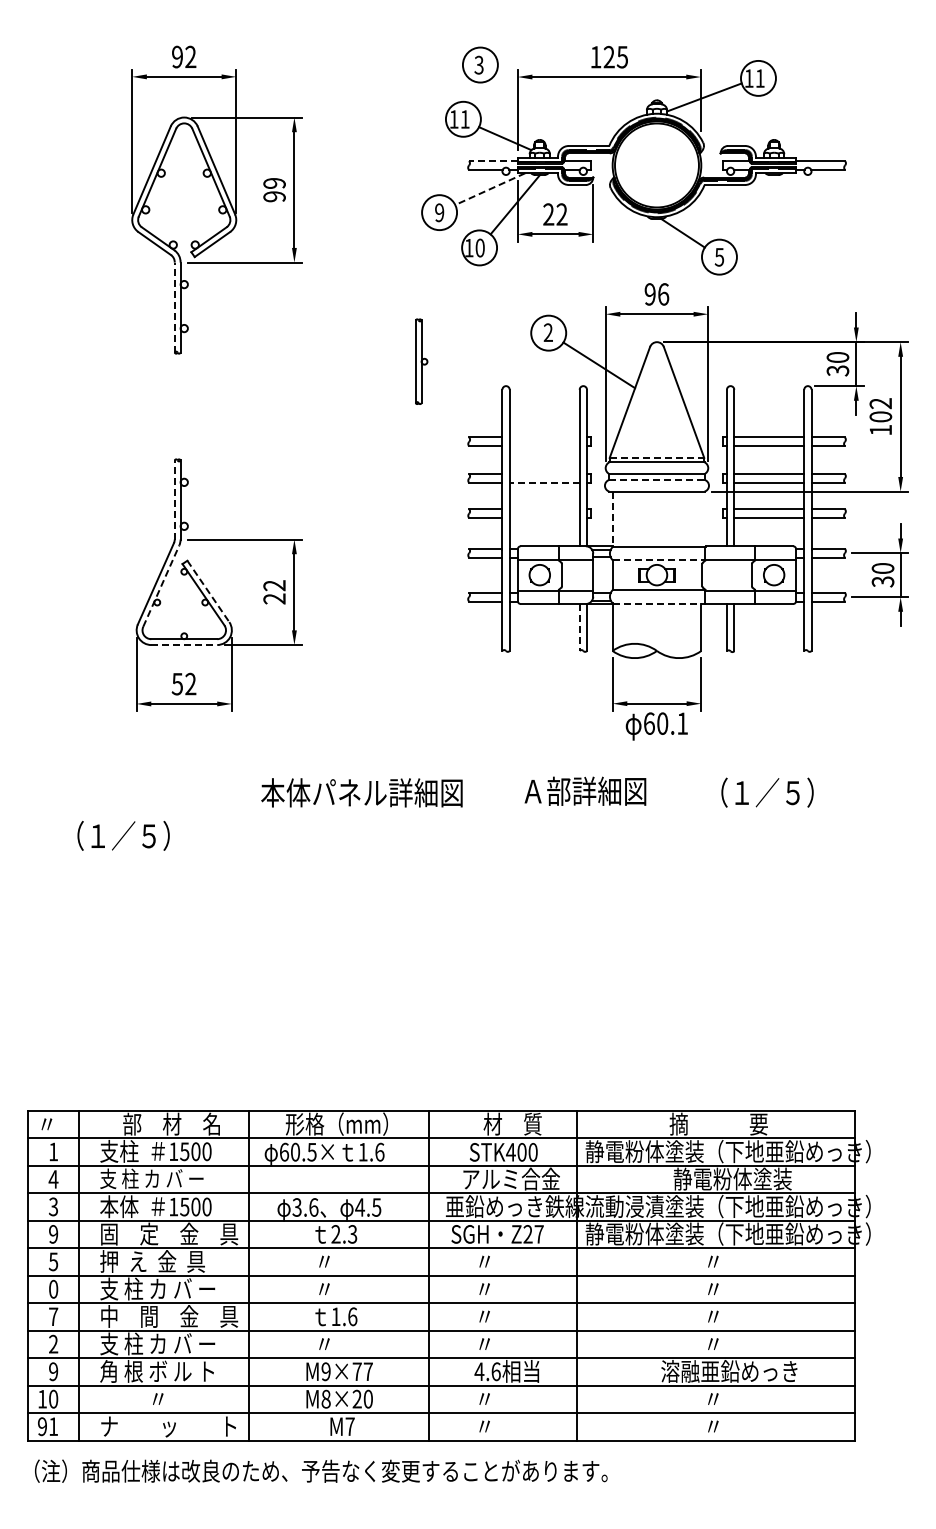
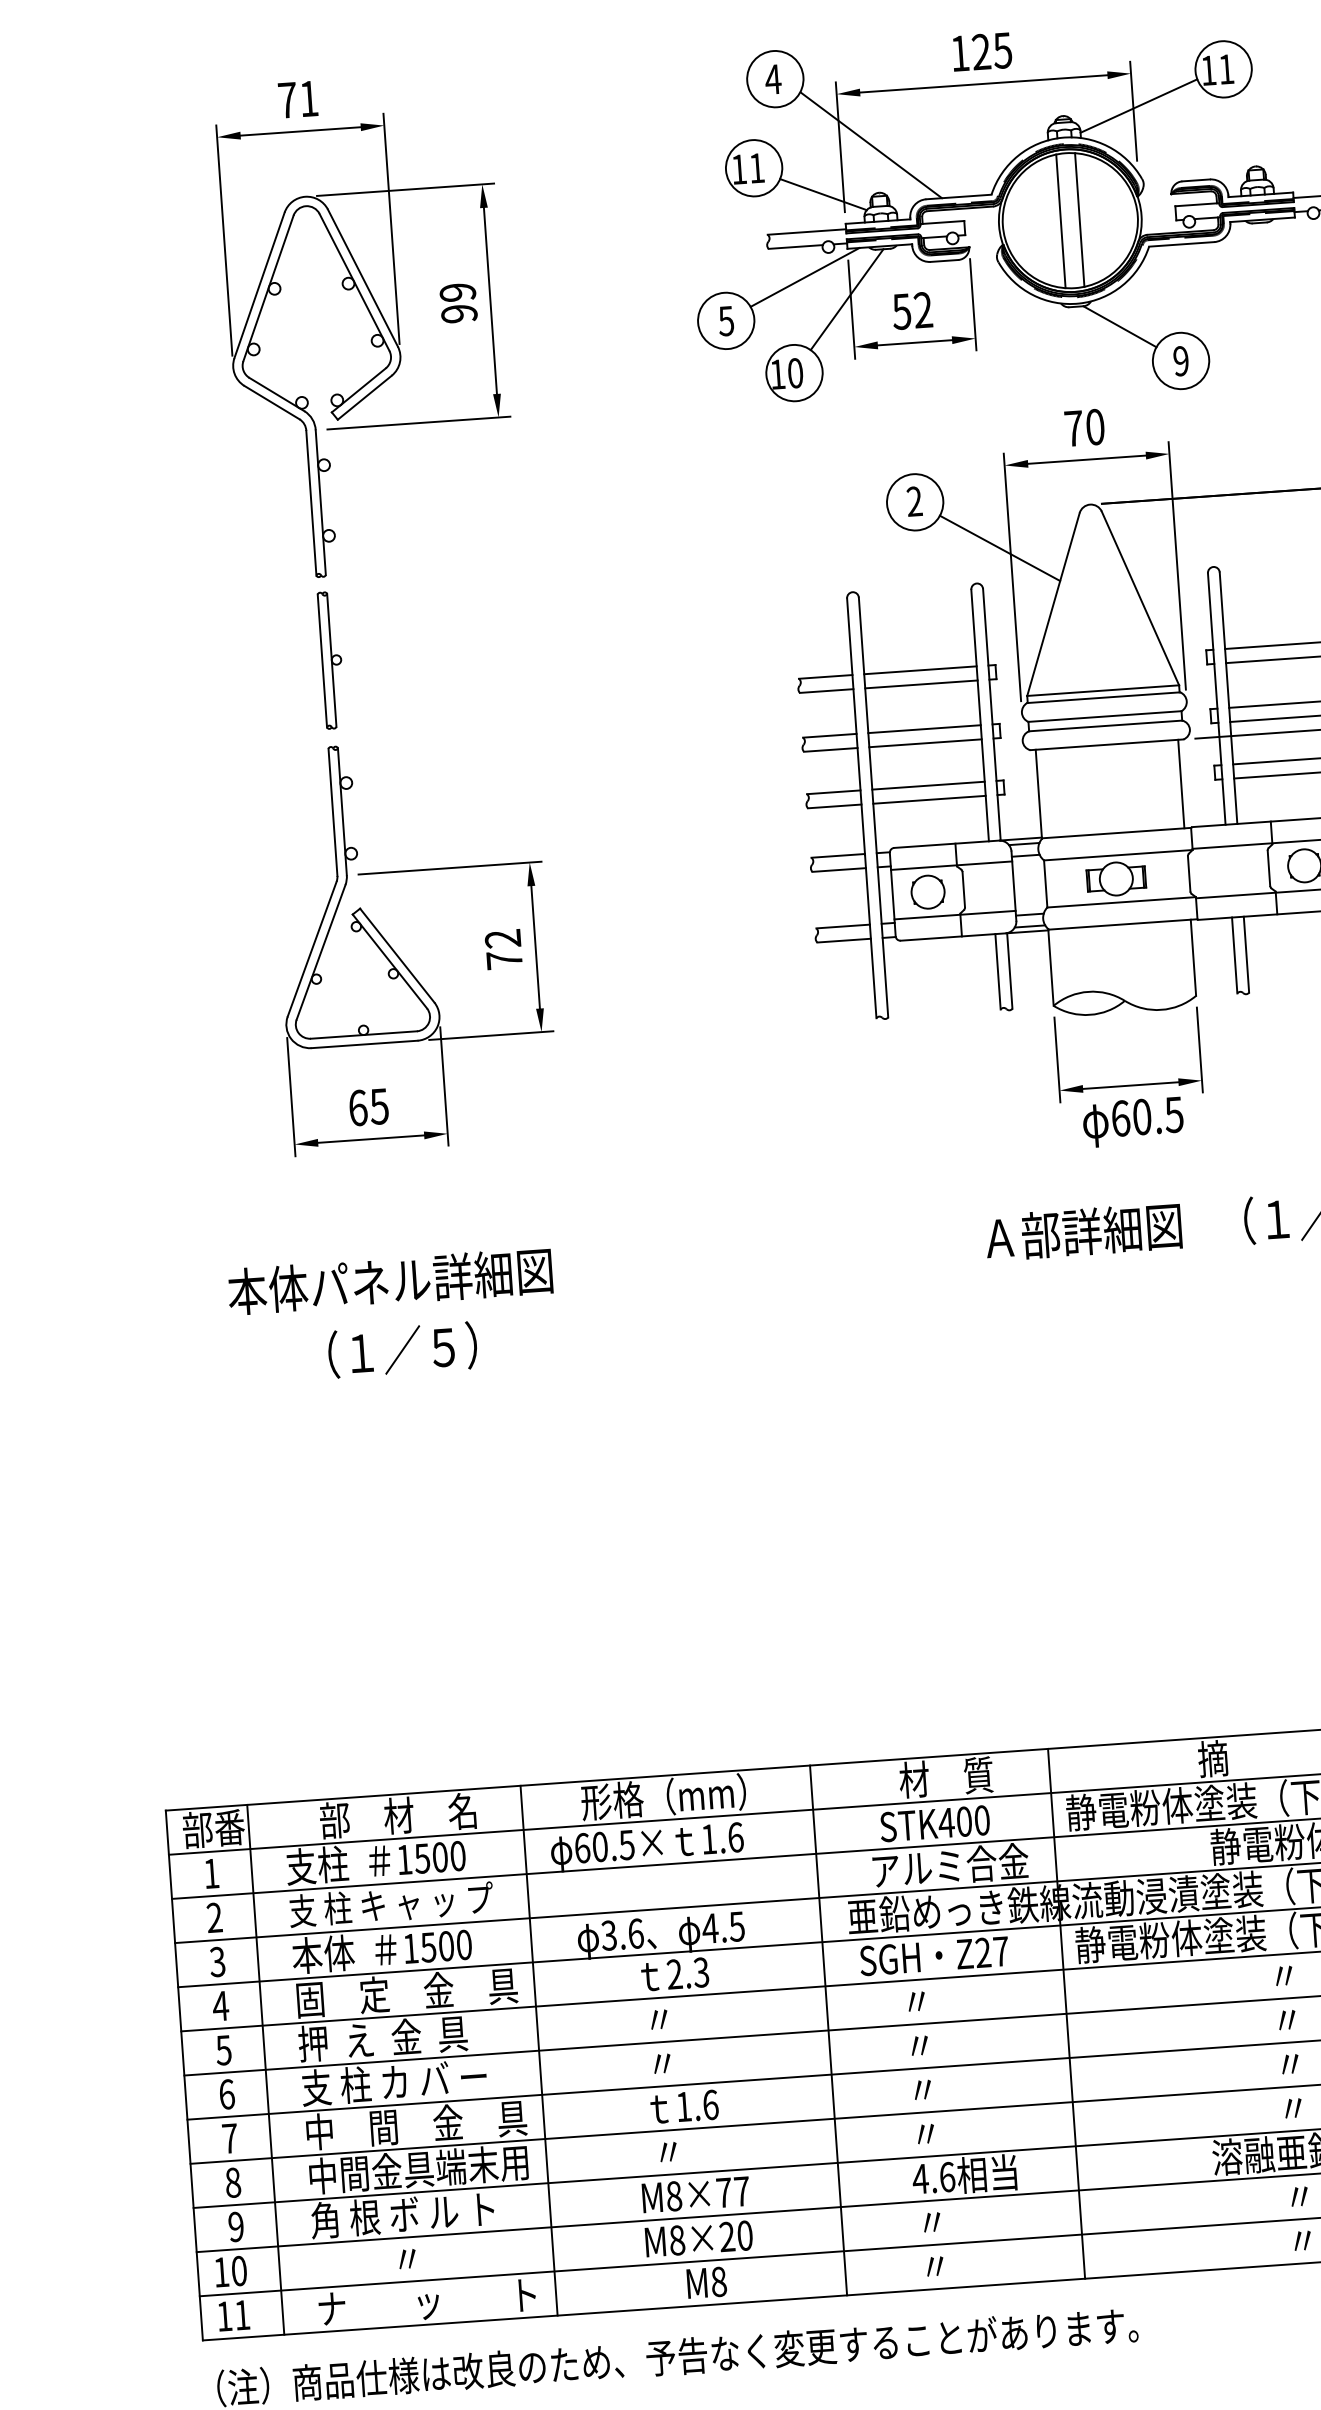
text: (184, 56) -> (298, 98), 92 -> 71
text: (479, 64) -> (773, 78), 3 -> 4
line: (536, 110) -> (870, 145), added
line: (492, 161) -> (805, 232), dashed -> solid
line: (651, 165) -> (1061, 221), added
line: (662, 165) -> (1079, 220), added
line: (489, 189) -> (803, 278), dashed -> solid
text: (439, 212) -> (726, 320), 9 -> 5
text: (548, 214) -> (901, 311), 22 -> 52
text: (719, 256) -> (1181, 359), 5 -> 9
text: (656, 294) -> (1084, 428), 96 -> 70
line: (174, 307) -> (310, 503), dashed -> solid
part: (421, 361) -> (331, 659), moved
line: (544, 437) -> (920, 670), added
line: (544, 446) -> (921, 684), added
line: (657, 457) -> (1103, 689), dashed -> solid
line: (544, 474) -> (924, 729), added
line: (656, 479) -> (1104, 725), dashed -> solid
line: (544, 482) -> (925, 742), dashed -> solid
line: (174, 499) -> (332, 811), dashed -> solid
line: (544, 509) -> (928, 786), added
line: (544, 518) -> (929, 800), added
line: (701, 518) -> (1181, 782), added
line: (612, 519) -> (1038, 794), dashed -> solid
line: (659, 560) -> (1118, 855), dashed -> solid
line: (161, 585) -> (321, 951), dashed -> solid
line: (208, 591) -> (397, 955), dashed -> solid
text: (274, 598) -> (504, 959), 22 -> 72
line: (659, 603) -> (1123, 924), dashed -> solid
line: (579, 627) -> (997, 971), dashed -> solid
line: (184, 645) -> (364, 1045), dashed -> solid
text: (183, 683) -> (367, 1106), 52 -> 65
text: (682, 723) -> (1174, 1114), 60.1 -> 60.5
text: (585, 790) -> (1083, 1230), moved
text: (361, 792) -> (389, 1280), moved
text: (123, 835) -> (402, 1349), moved
text: (56, 1123) -> (213, 1827), 〃 -> 部番
text: (186, 1178) -> (428, 1901), 支 柱 カ バ ー -> 支 柱 キ ャ ッ プ
text: (53, 1179) -> (214, 1918), 4 -> 2
text: (53, 1234) -> (220, 2006), 9 -> 4
text: (53, 1289) -> (226, 2094), 0 -> 6
text: (53, 1343) -> (232, 2181), 2 -> 8
text: (168, 1343) -> (417, 2168), 支 柱 カ バ ー -> 中間金具端末用
text: (325, 1371) -> (673, 2195), M9×77 -> M8×77
text: (42, 1426) -> (224, 2316), 91 -> 11
text: (349, 1426) -> (717, 2281), M7 -> M8

